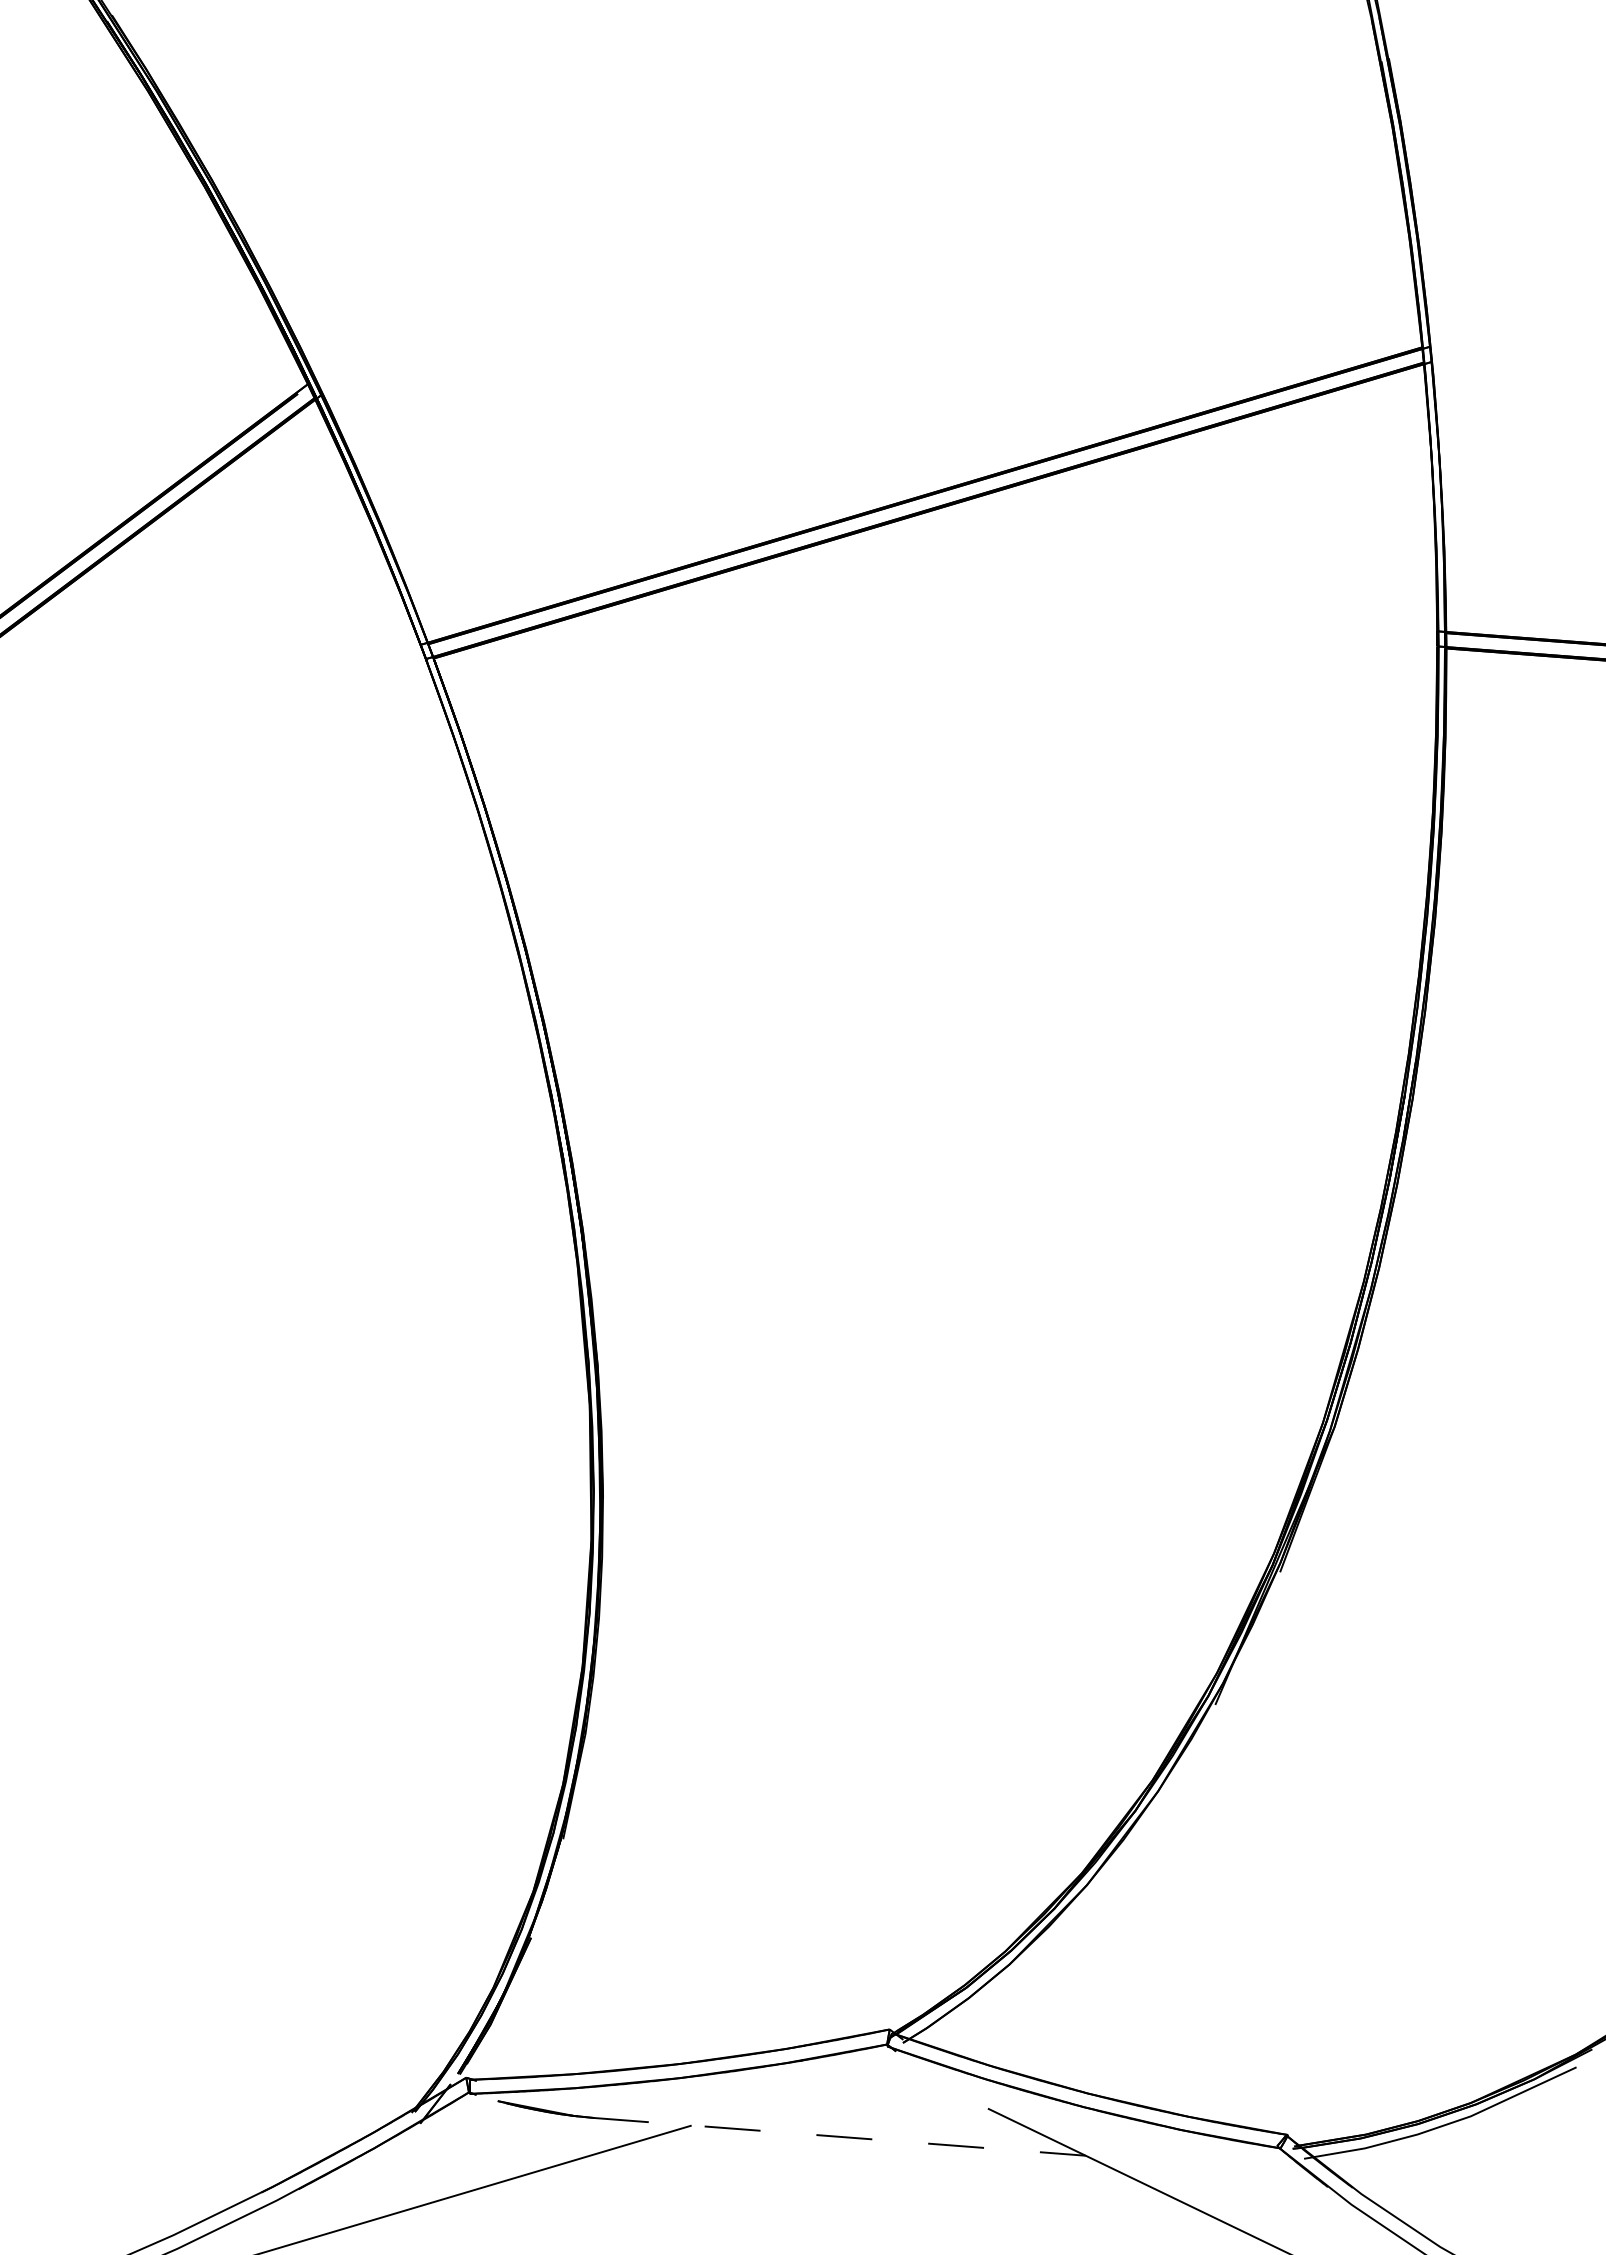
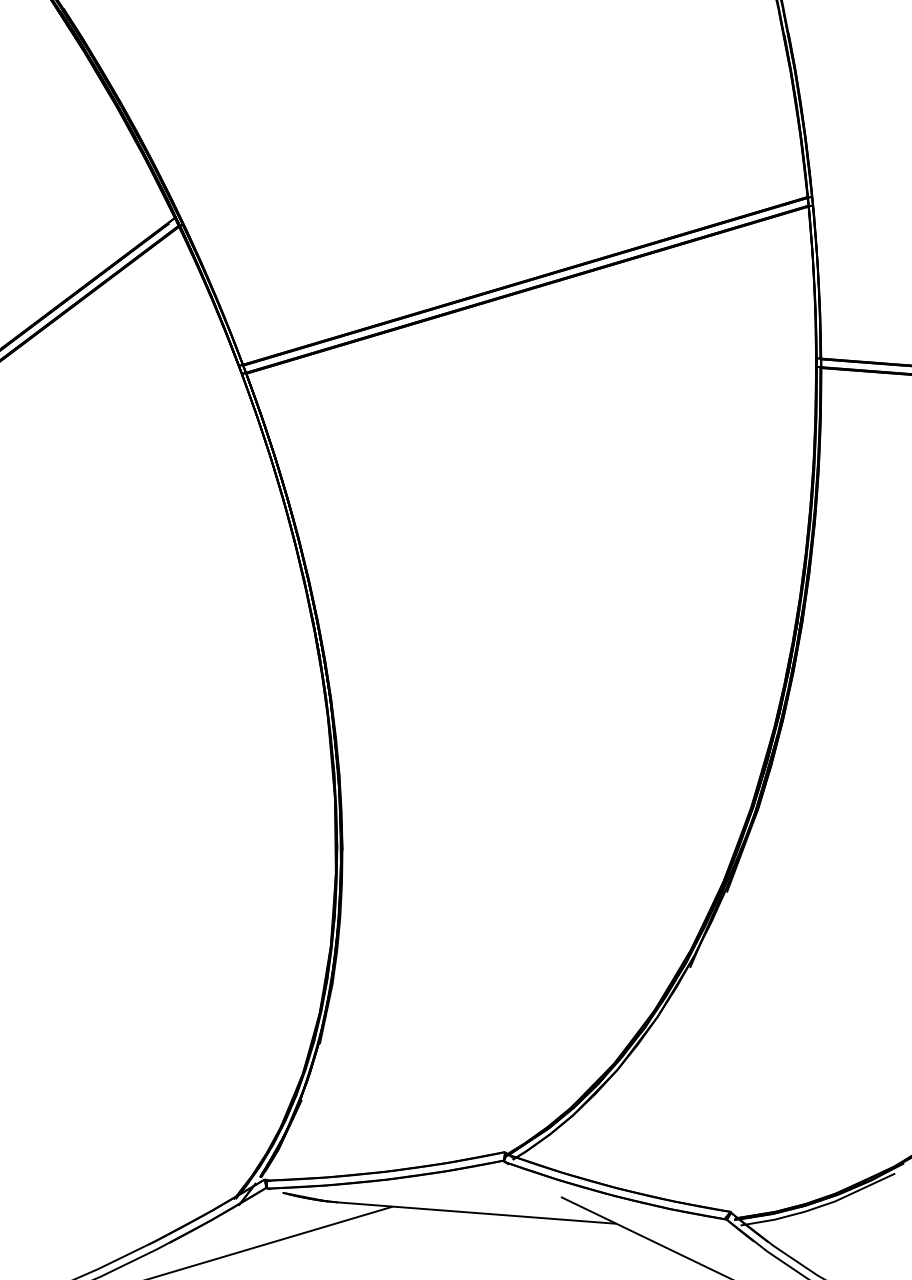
line: (840, 2137) -> (477, 1213), dashed -> solid

